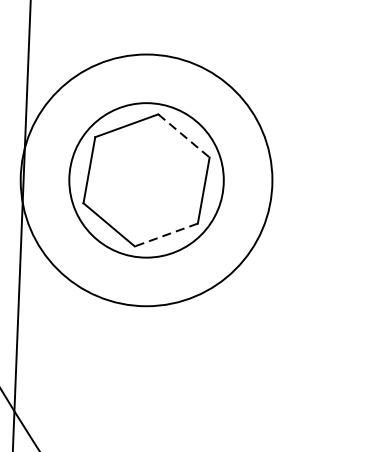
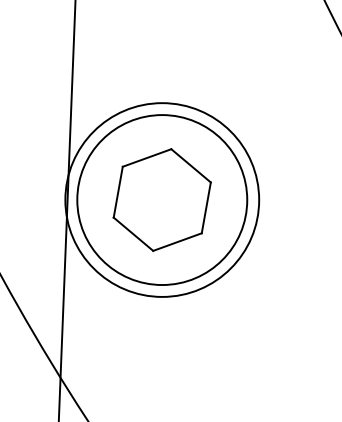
line: (184, 135) -> (191, 165), dashed -> solid
circle: (146, 180) -> (162, 200), size x1.43
line: (166, 235) -> (177, 242), dashed -> solid

